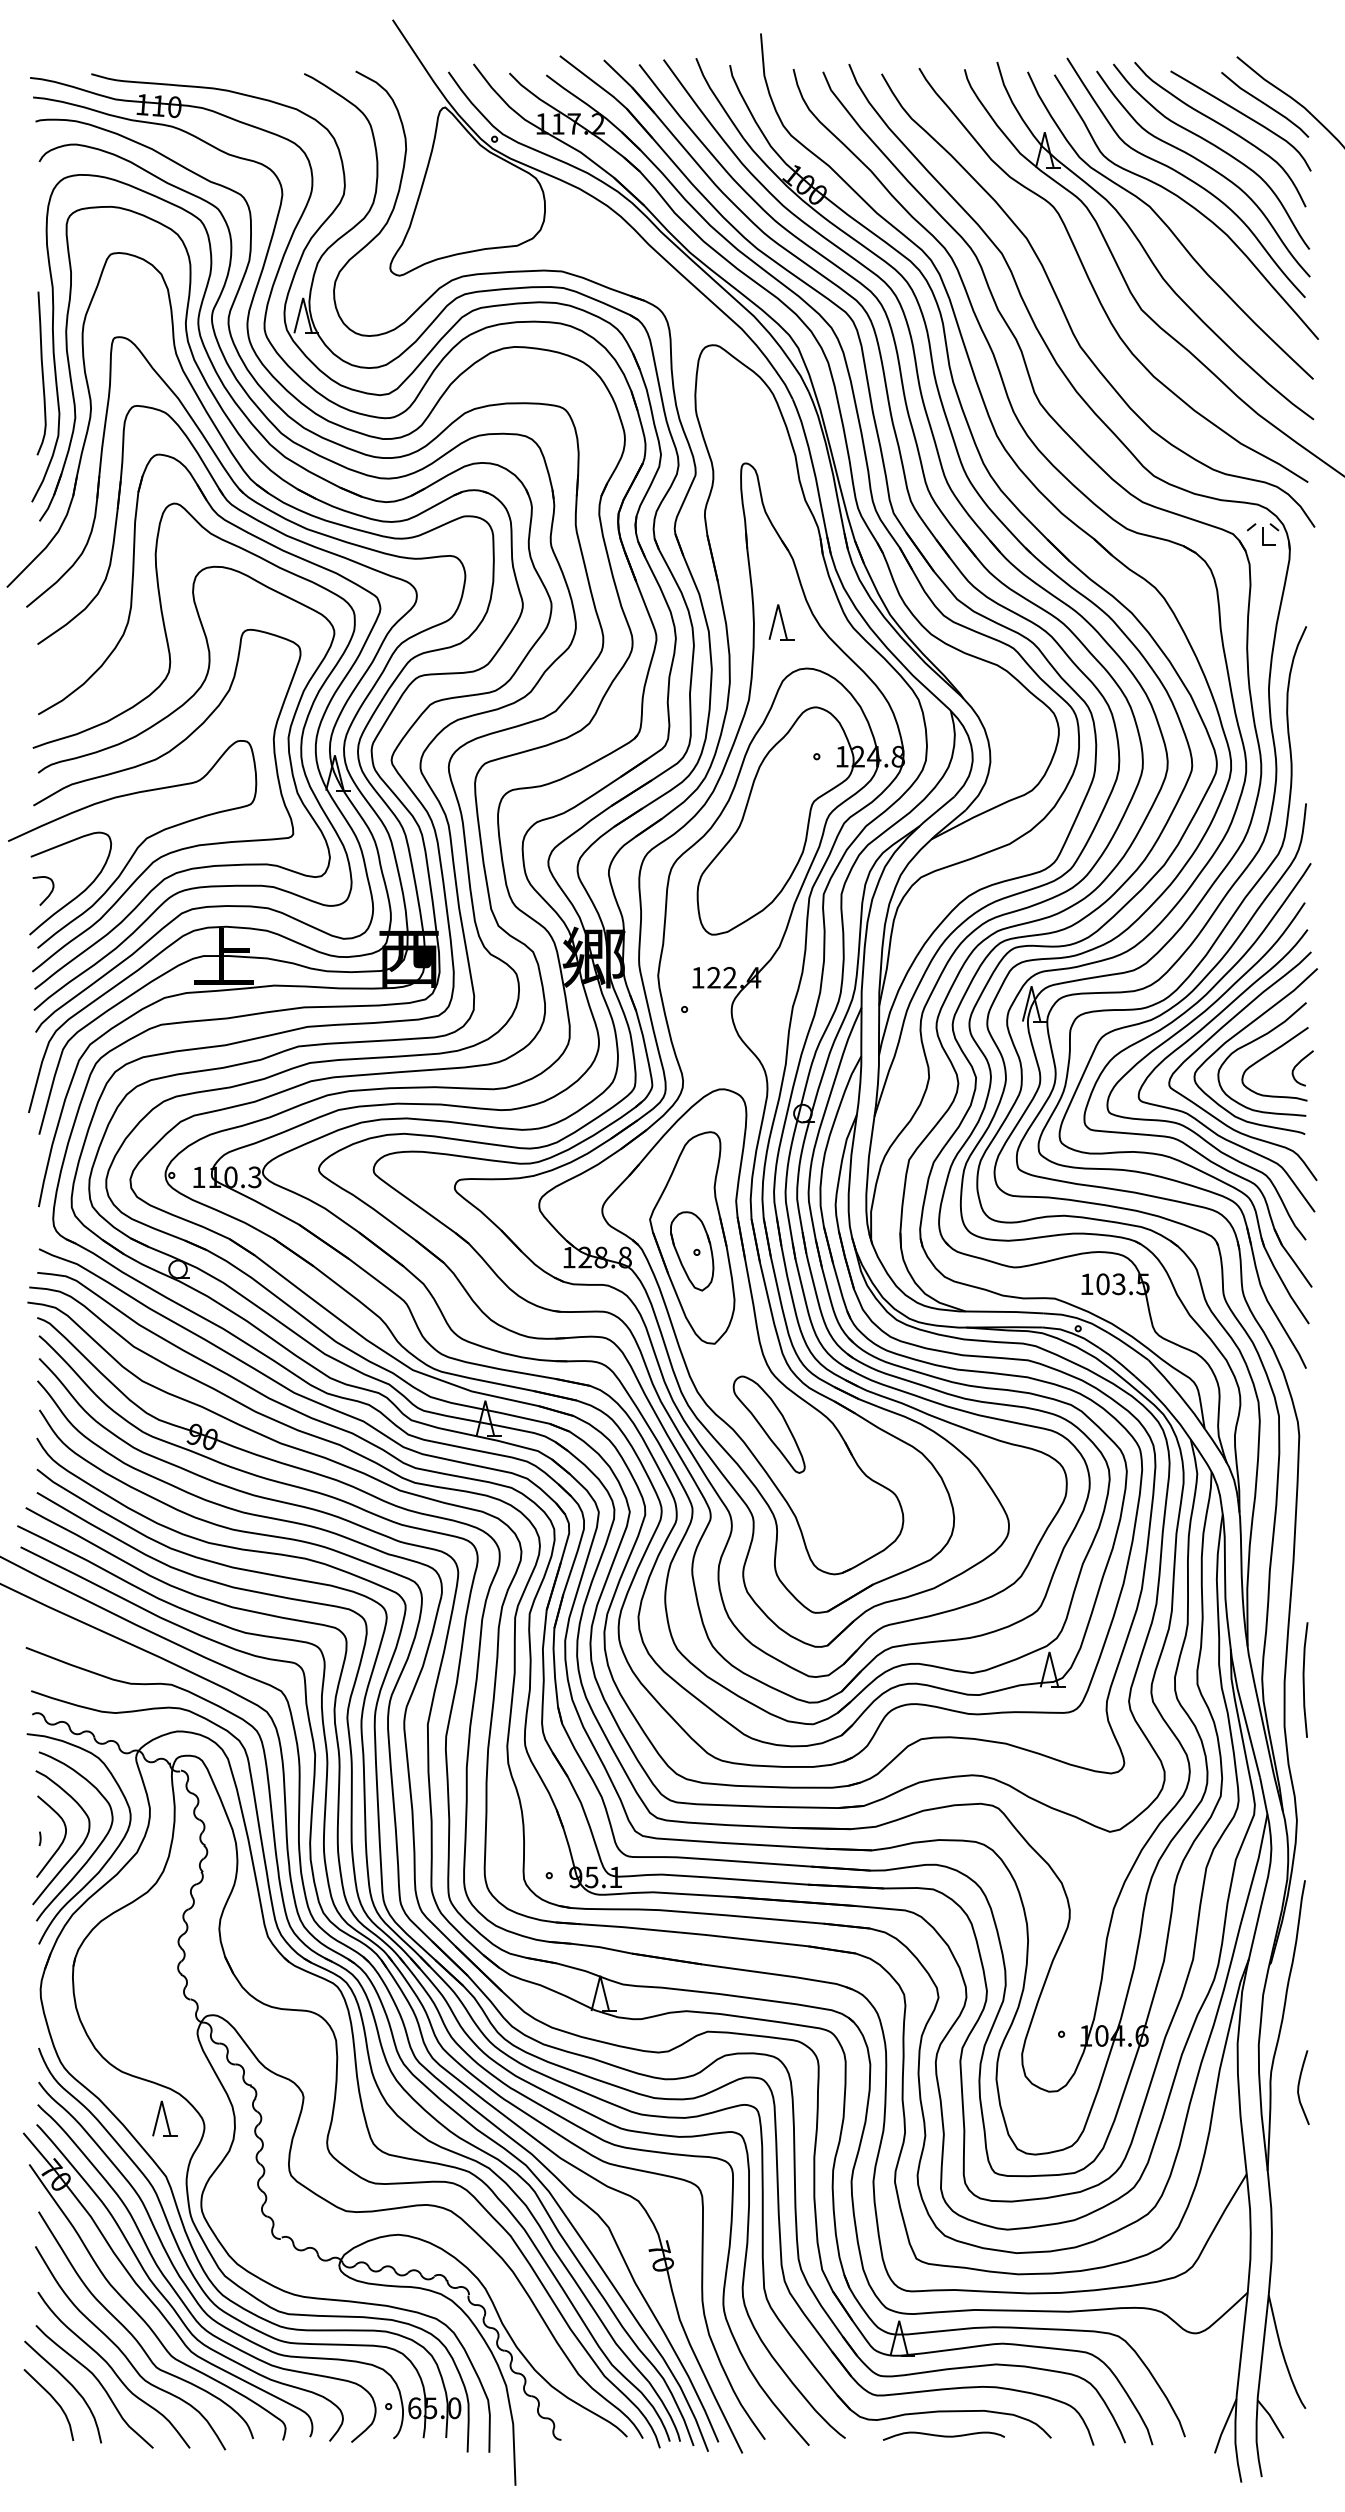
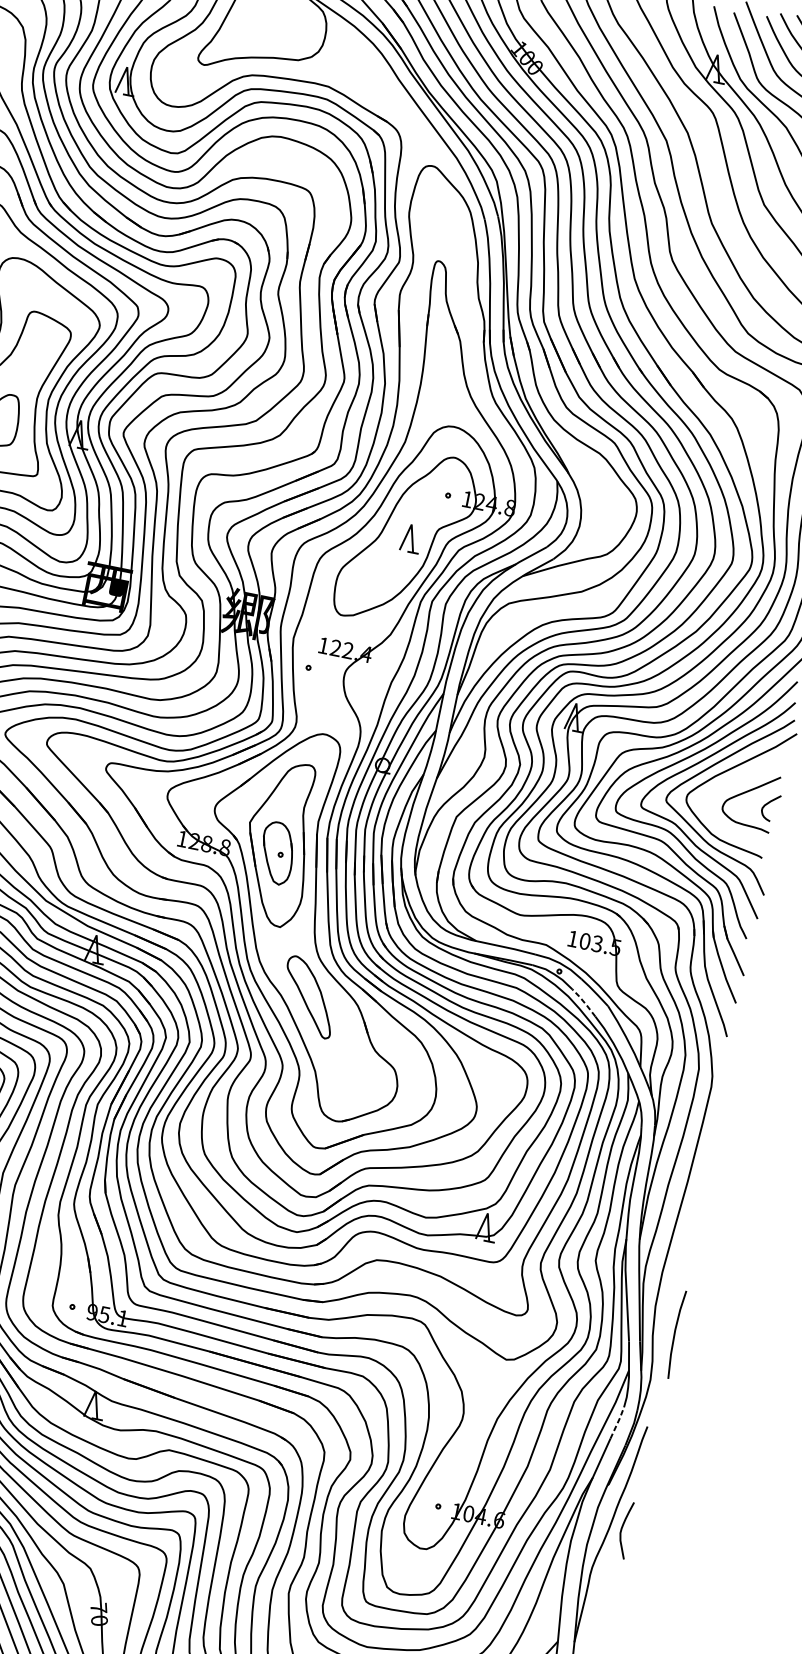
part: (781, 622) -> (411, 538), moved
curve: (1253, 1042) -> (736, 780), removed
line: (1117, 1361) -> (584, 1002), solid -> dashed
line: (1304, 1679) -> (675, 1334), moved
line: (1266, 1883) -> (617, 1423), solid -> dashed
curve: (1299, 2087) -> (622, 1529), moved

